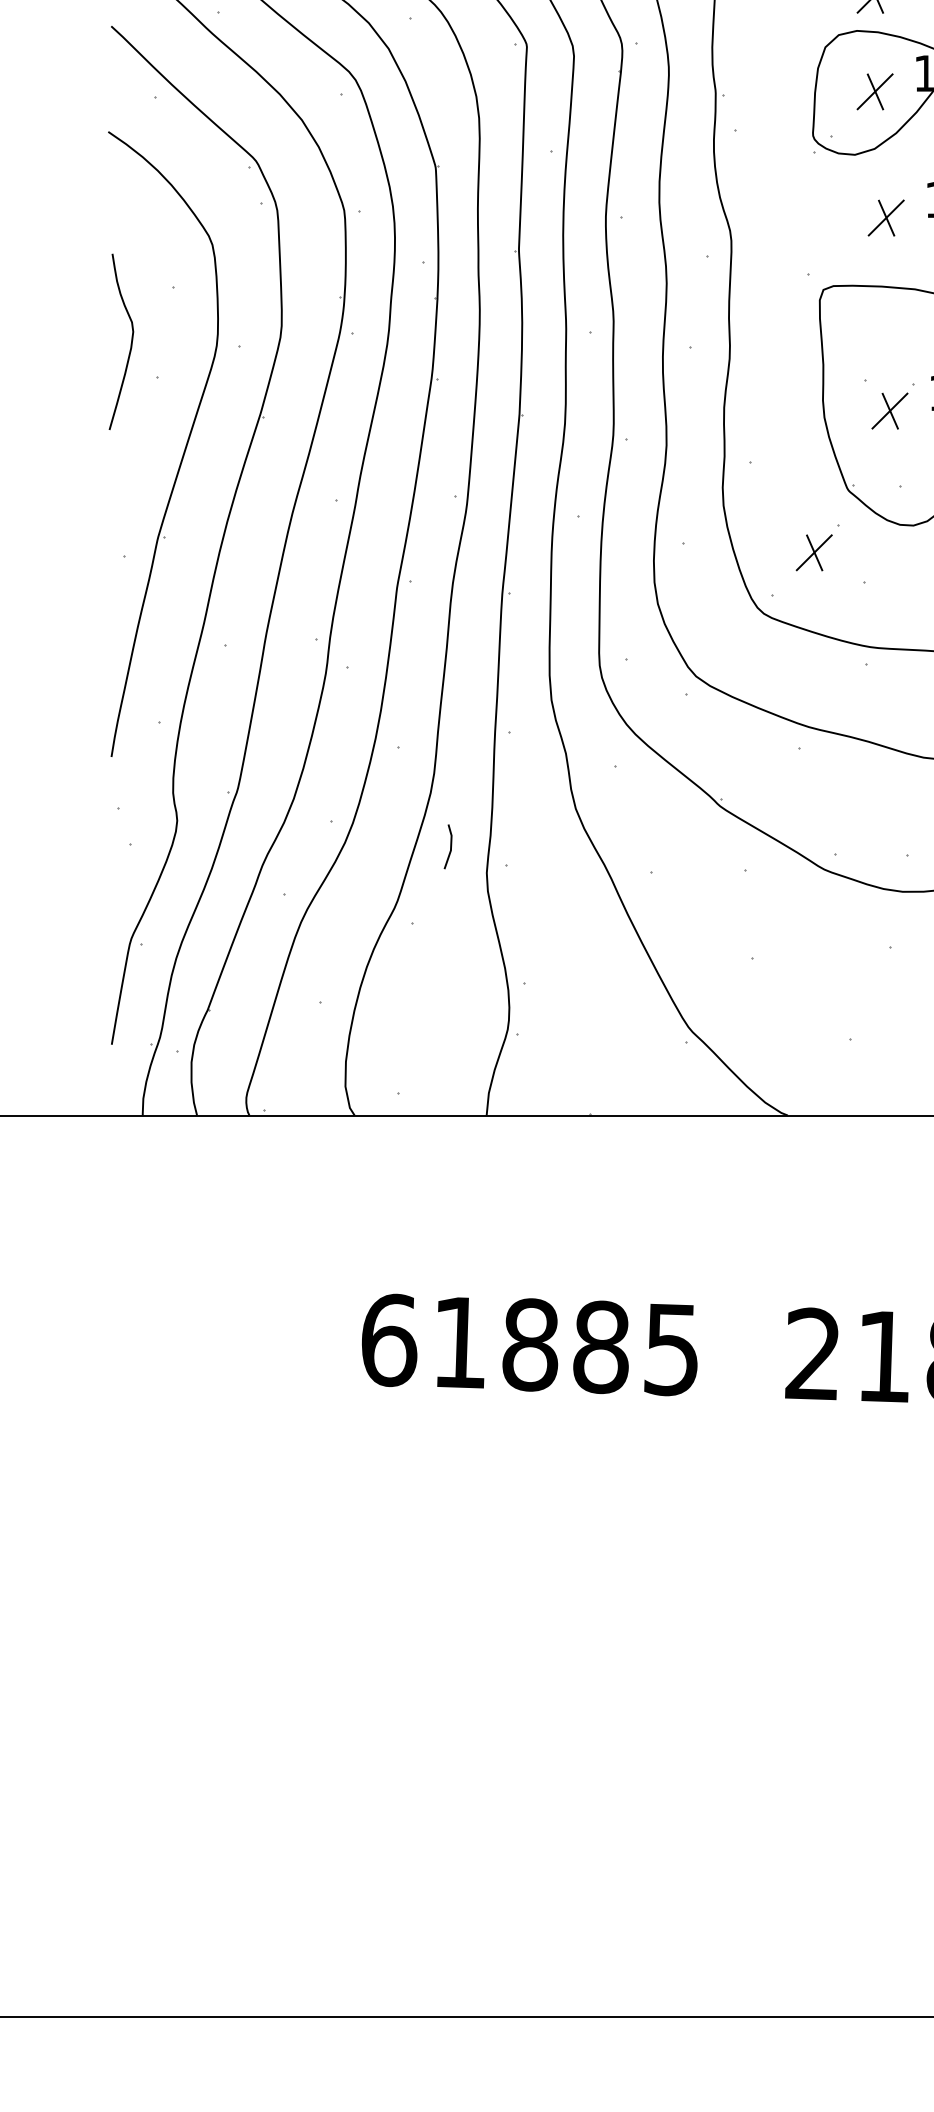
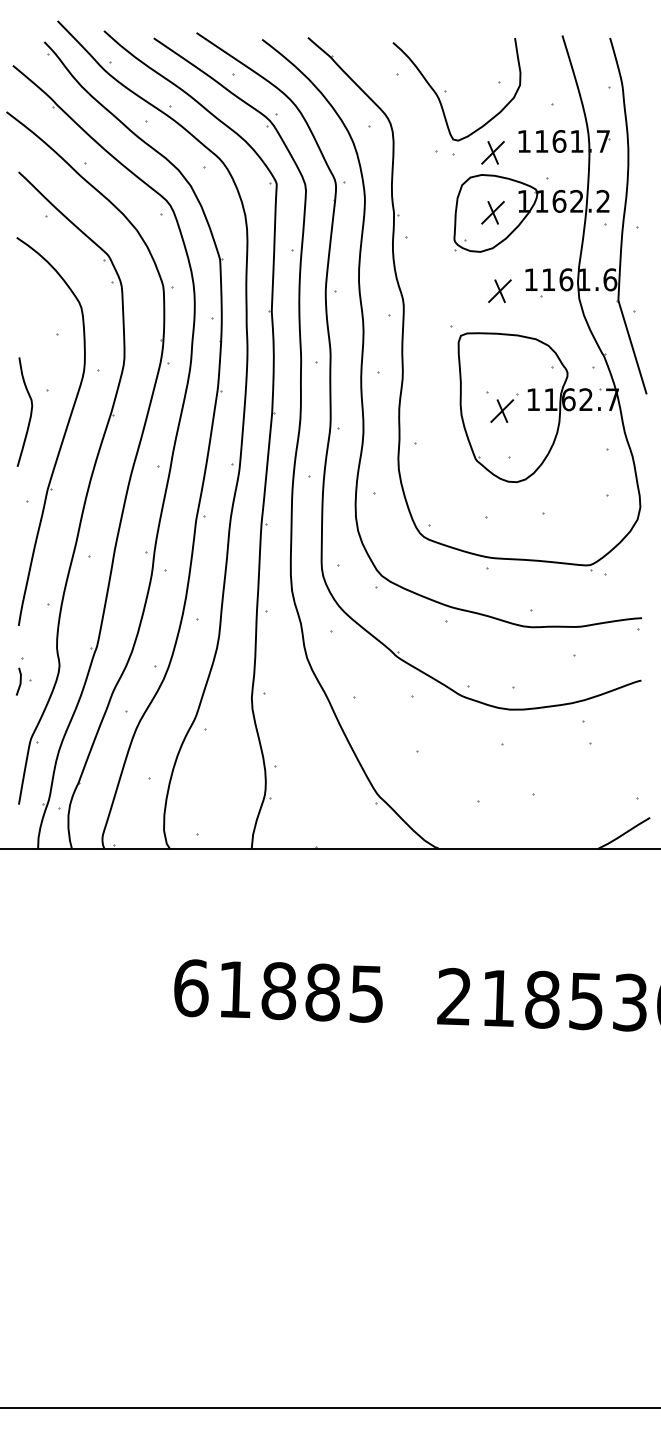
curve: (130, 340) -> (30, 411), moved
part: (817, 546) -> (457, 495), removed
line: (449, 846) -> (19, 681), moved

